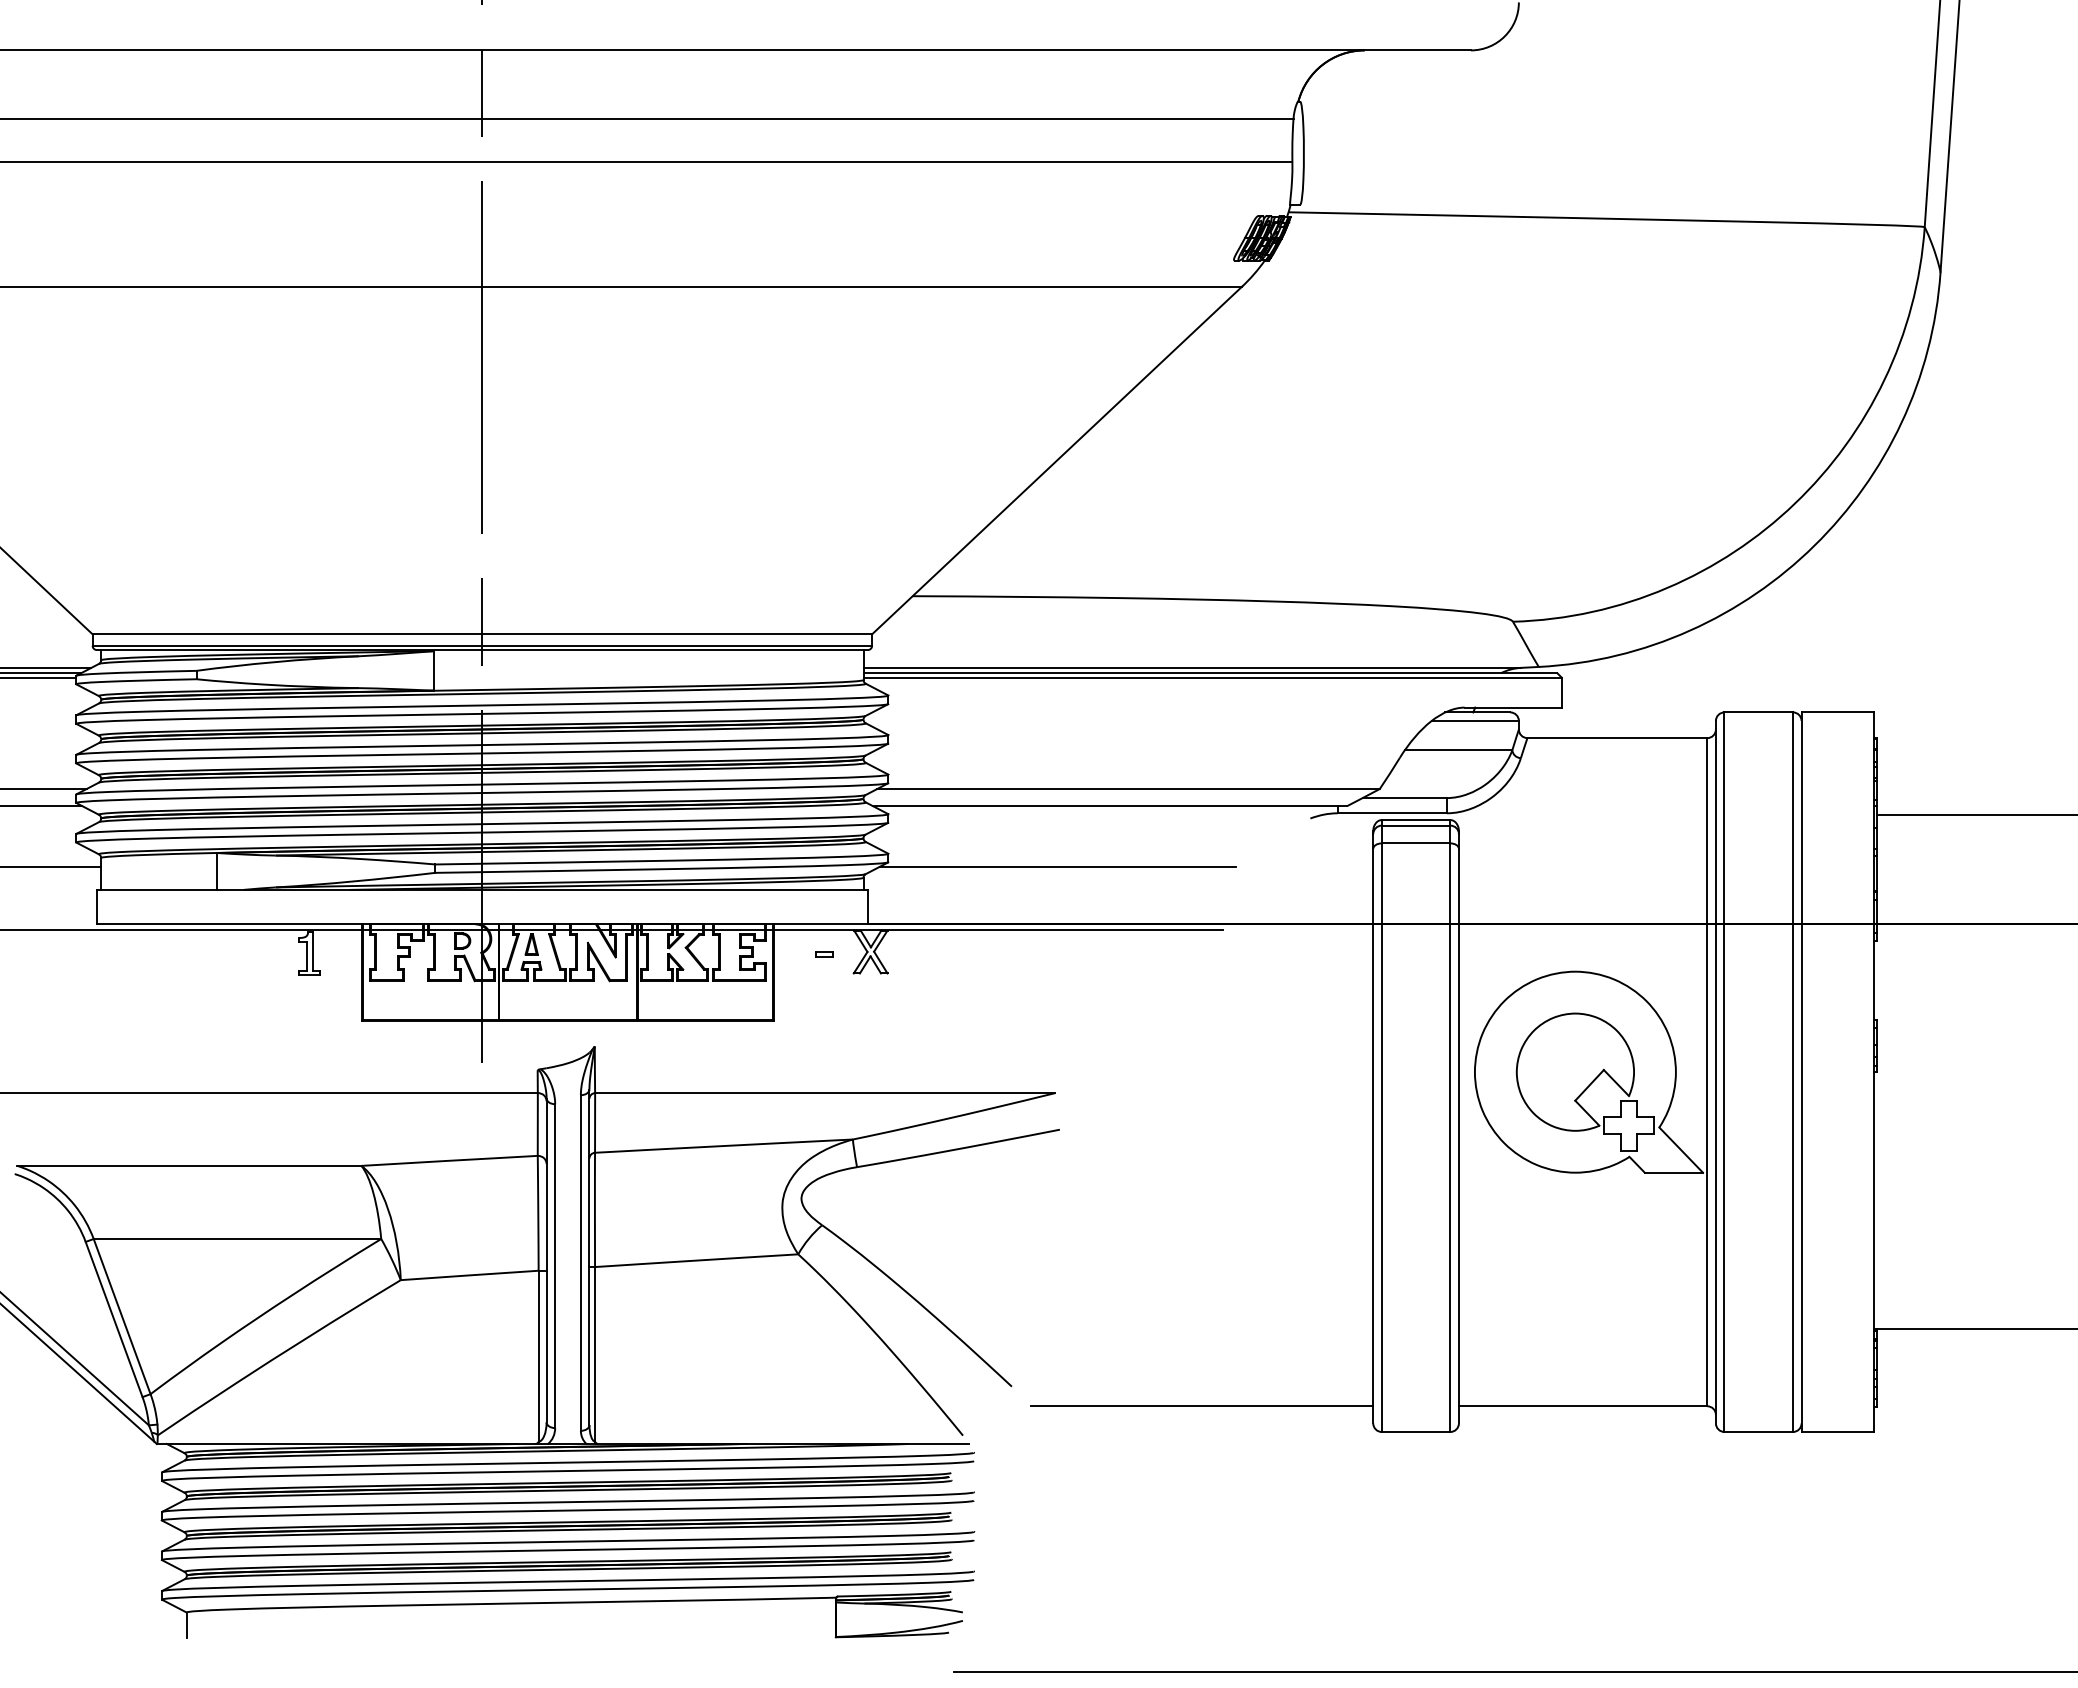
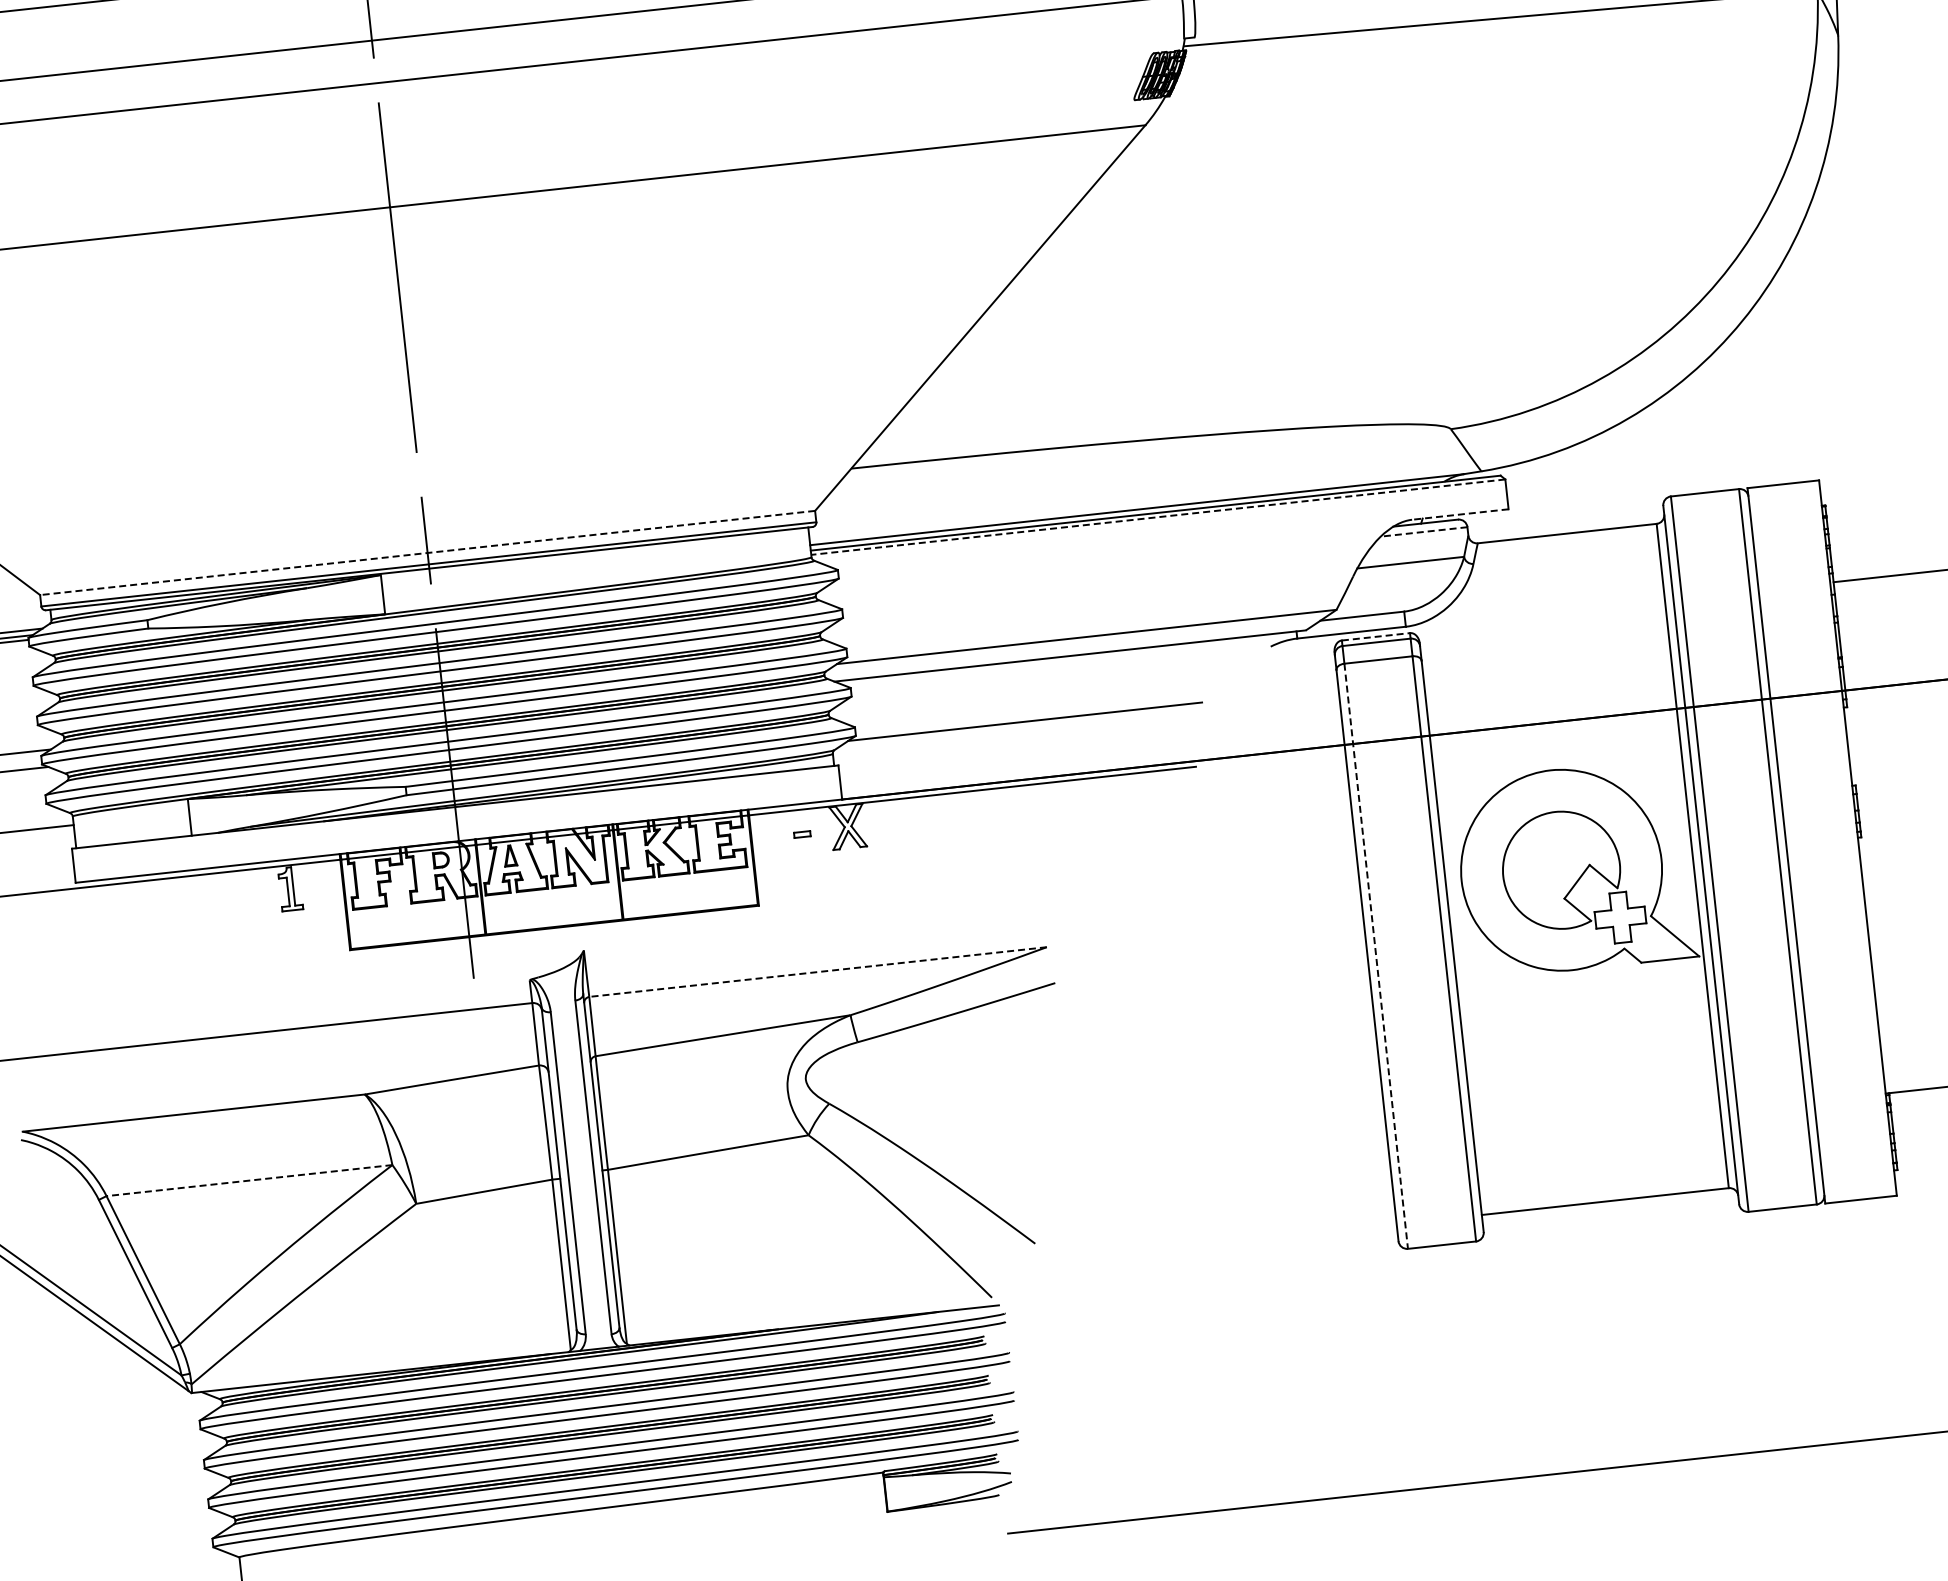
line: (482, 634) -> (427, 553), solid -> dashed
line: (1212, 677) -> (1158, 517), solid -> dashed
line: (1513, 707) -> (1460, 514), solid -> dashed
line: (1475, 720) -> (1424, 531), solid -> dashed
line: (1416, 820) -> (1376, 637), solid -> dashed
line: (824, 1093) -> (817, 972), solid -> dashed
line: (1381, 1138) -> (1375, 957), solid -> dashed
line: (237, 1239) -> (249, 1181), solid -> dashed
line: (1201, 1406) -> (1225, 1242), removed

